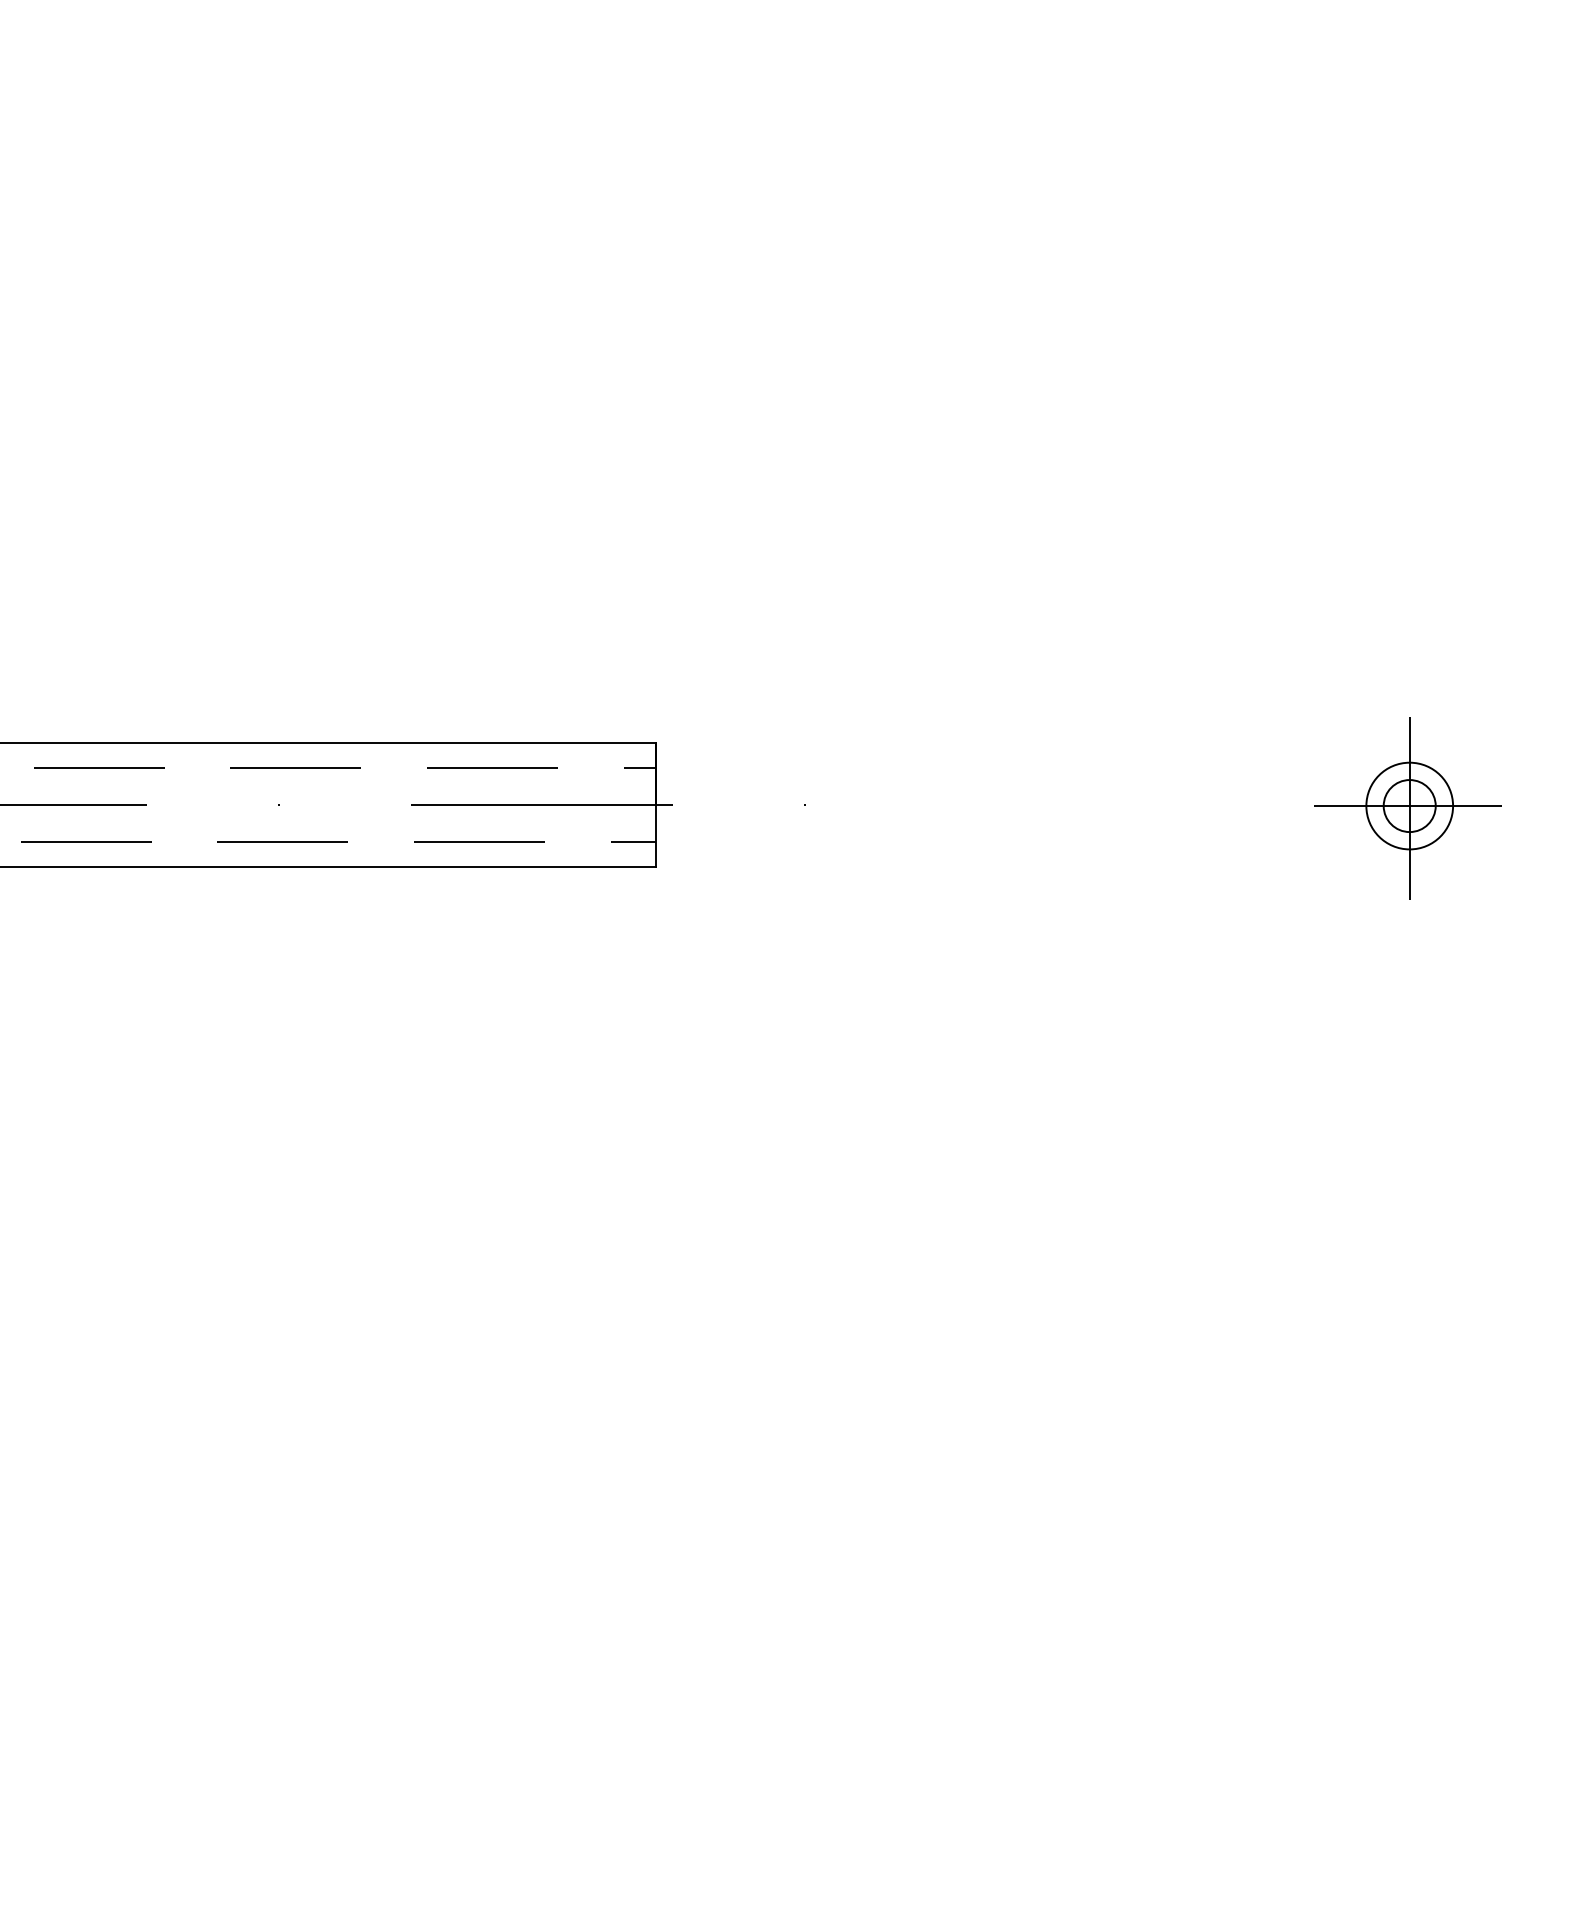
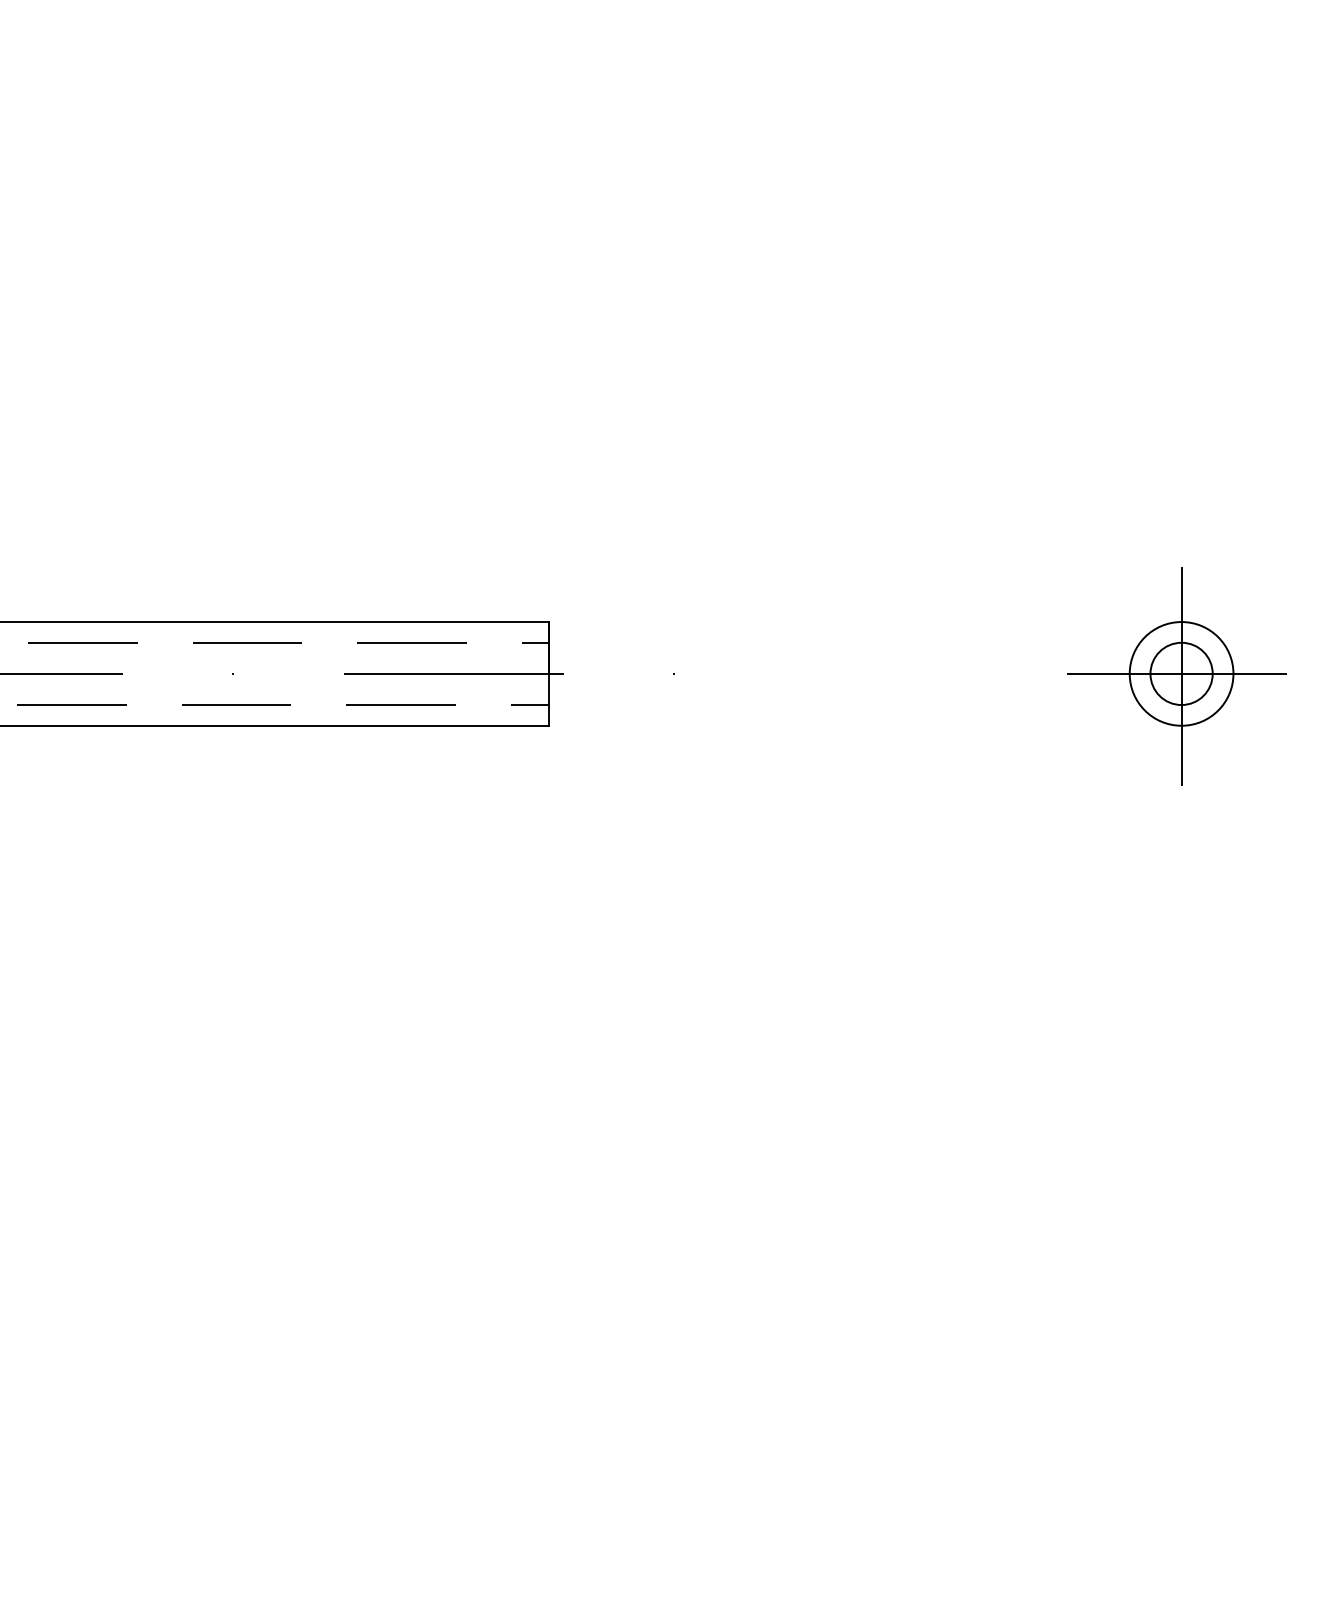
part: (1405, 808) -> (1176, 676), size x1.43

